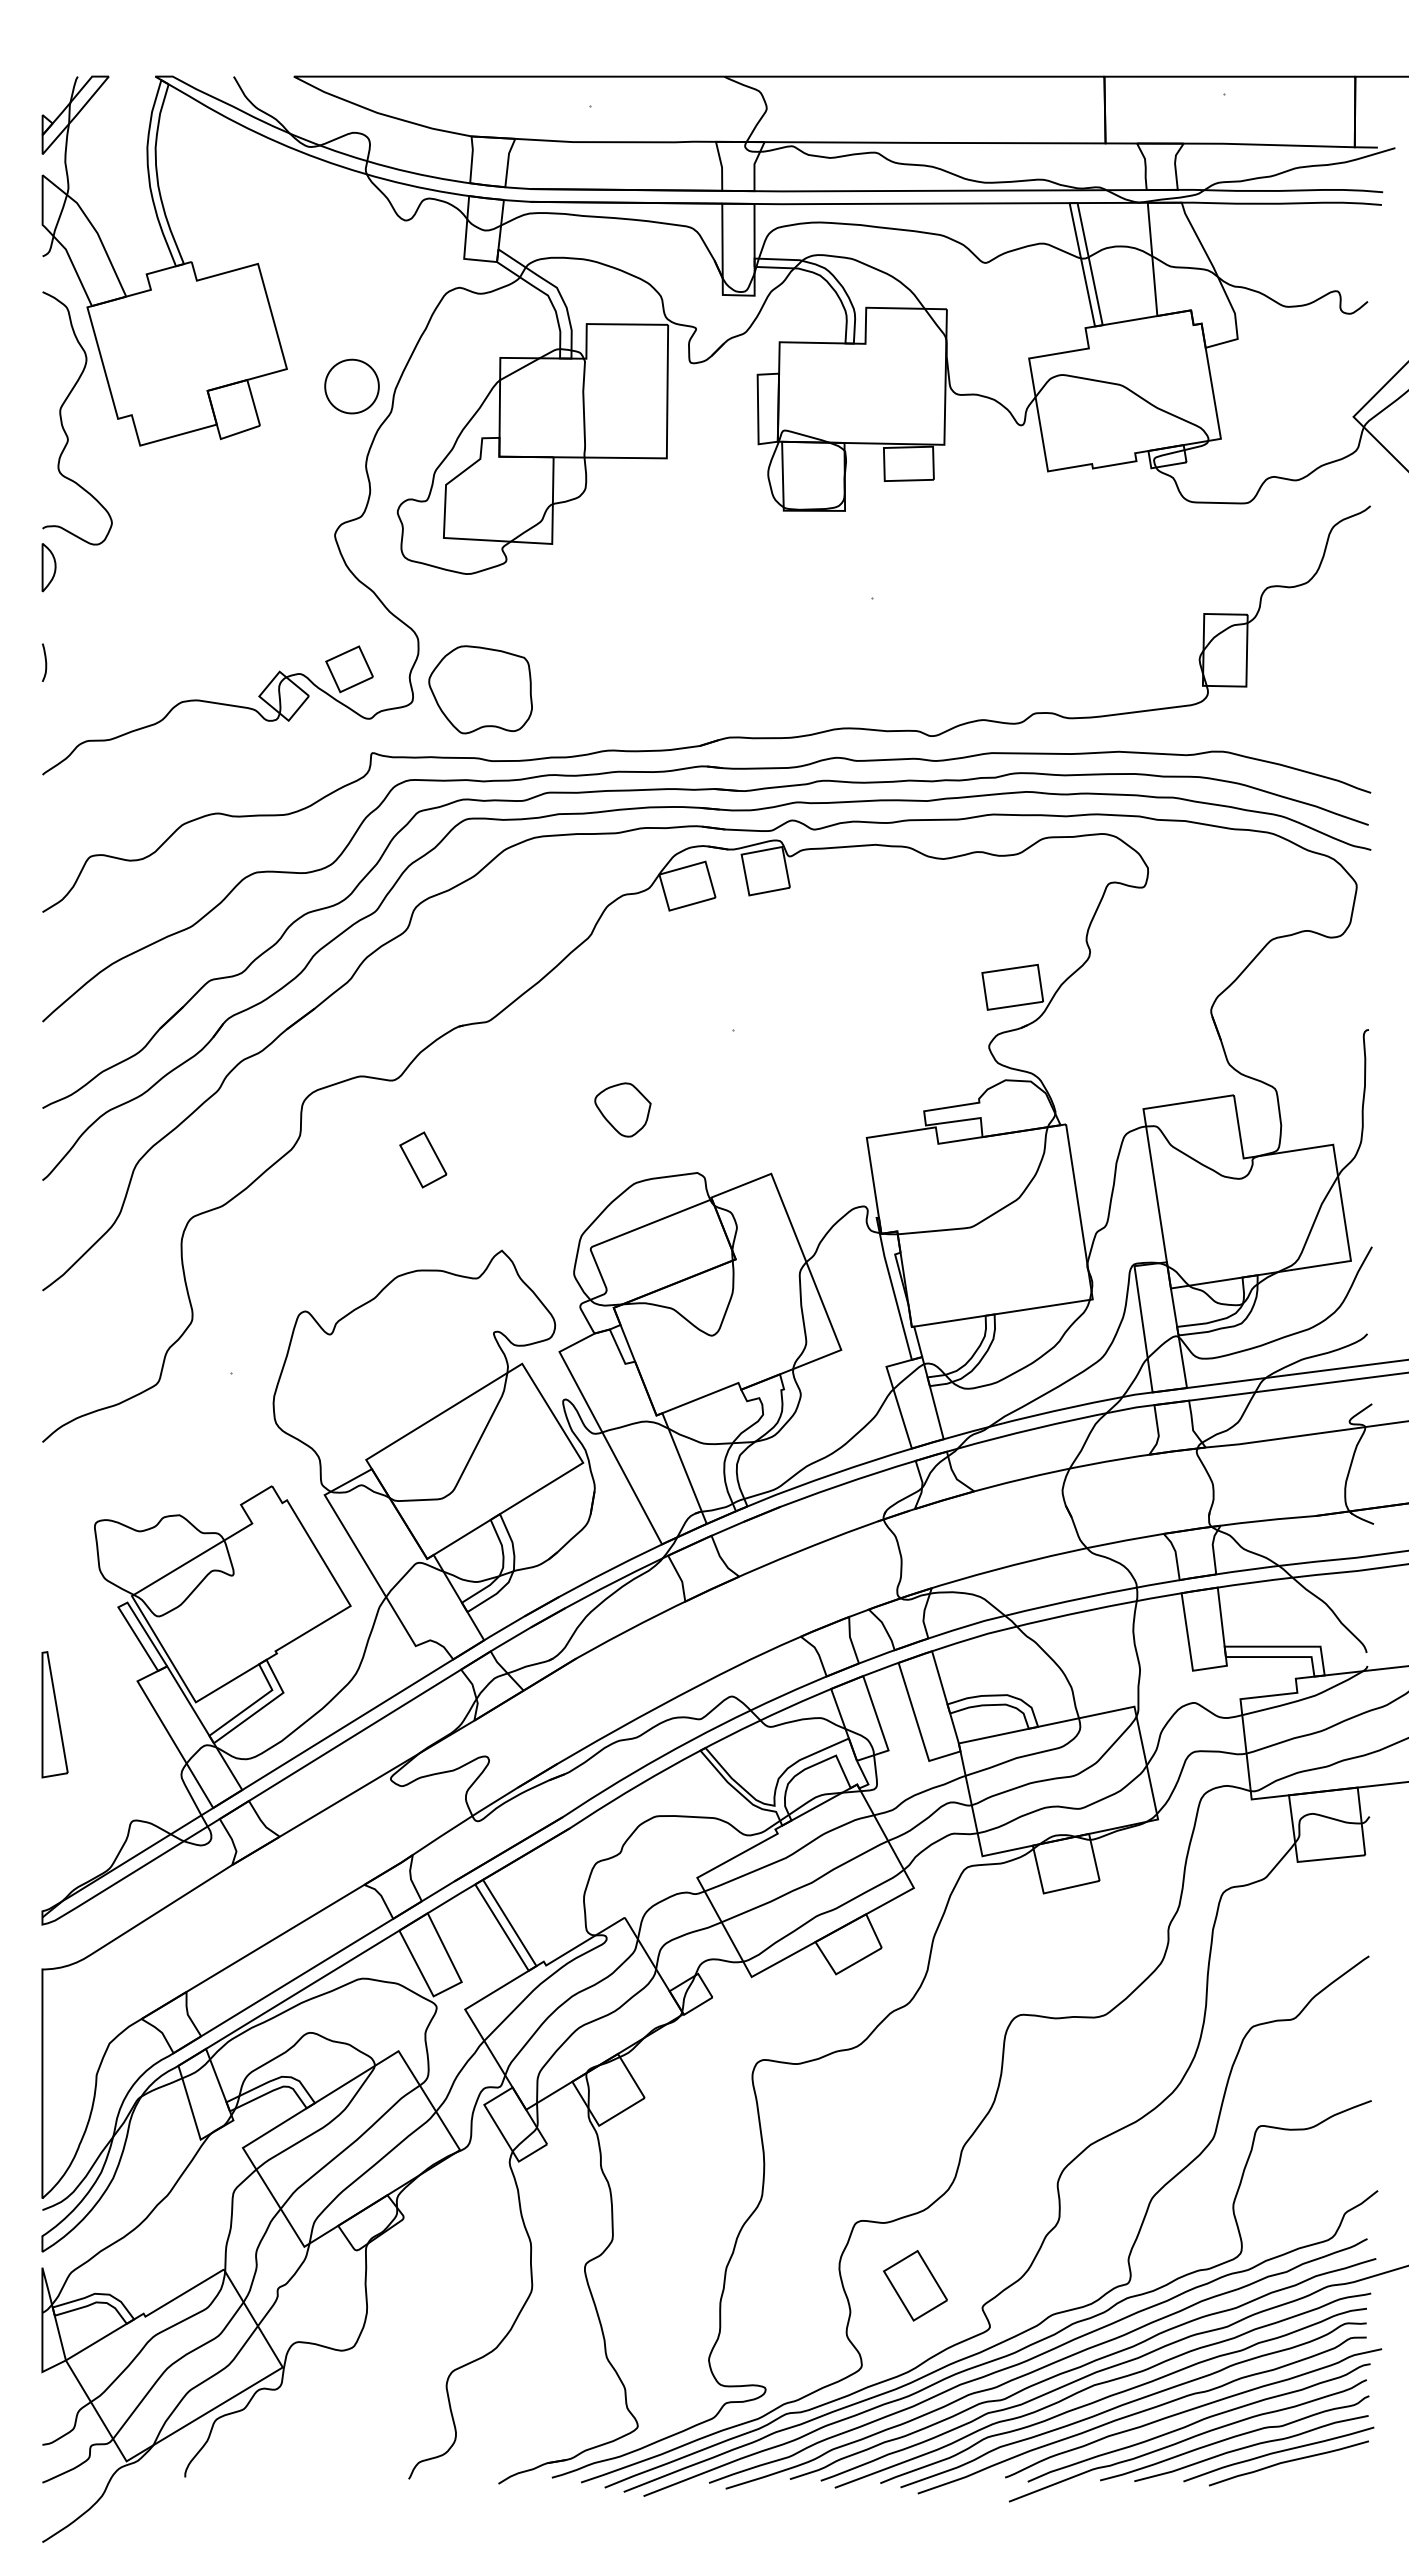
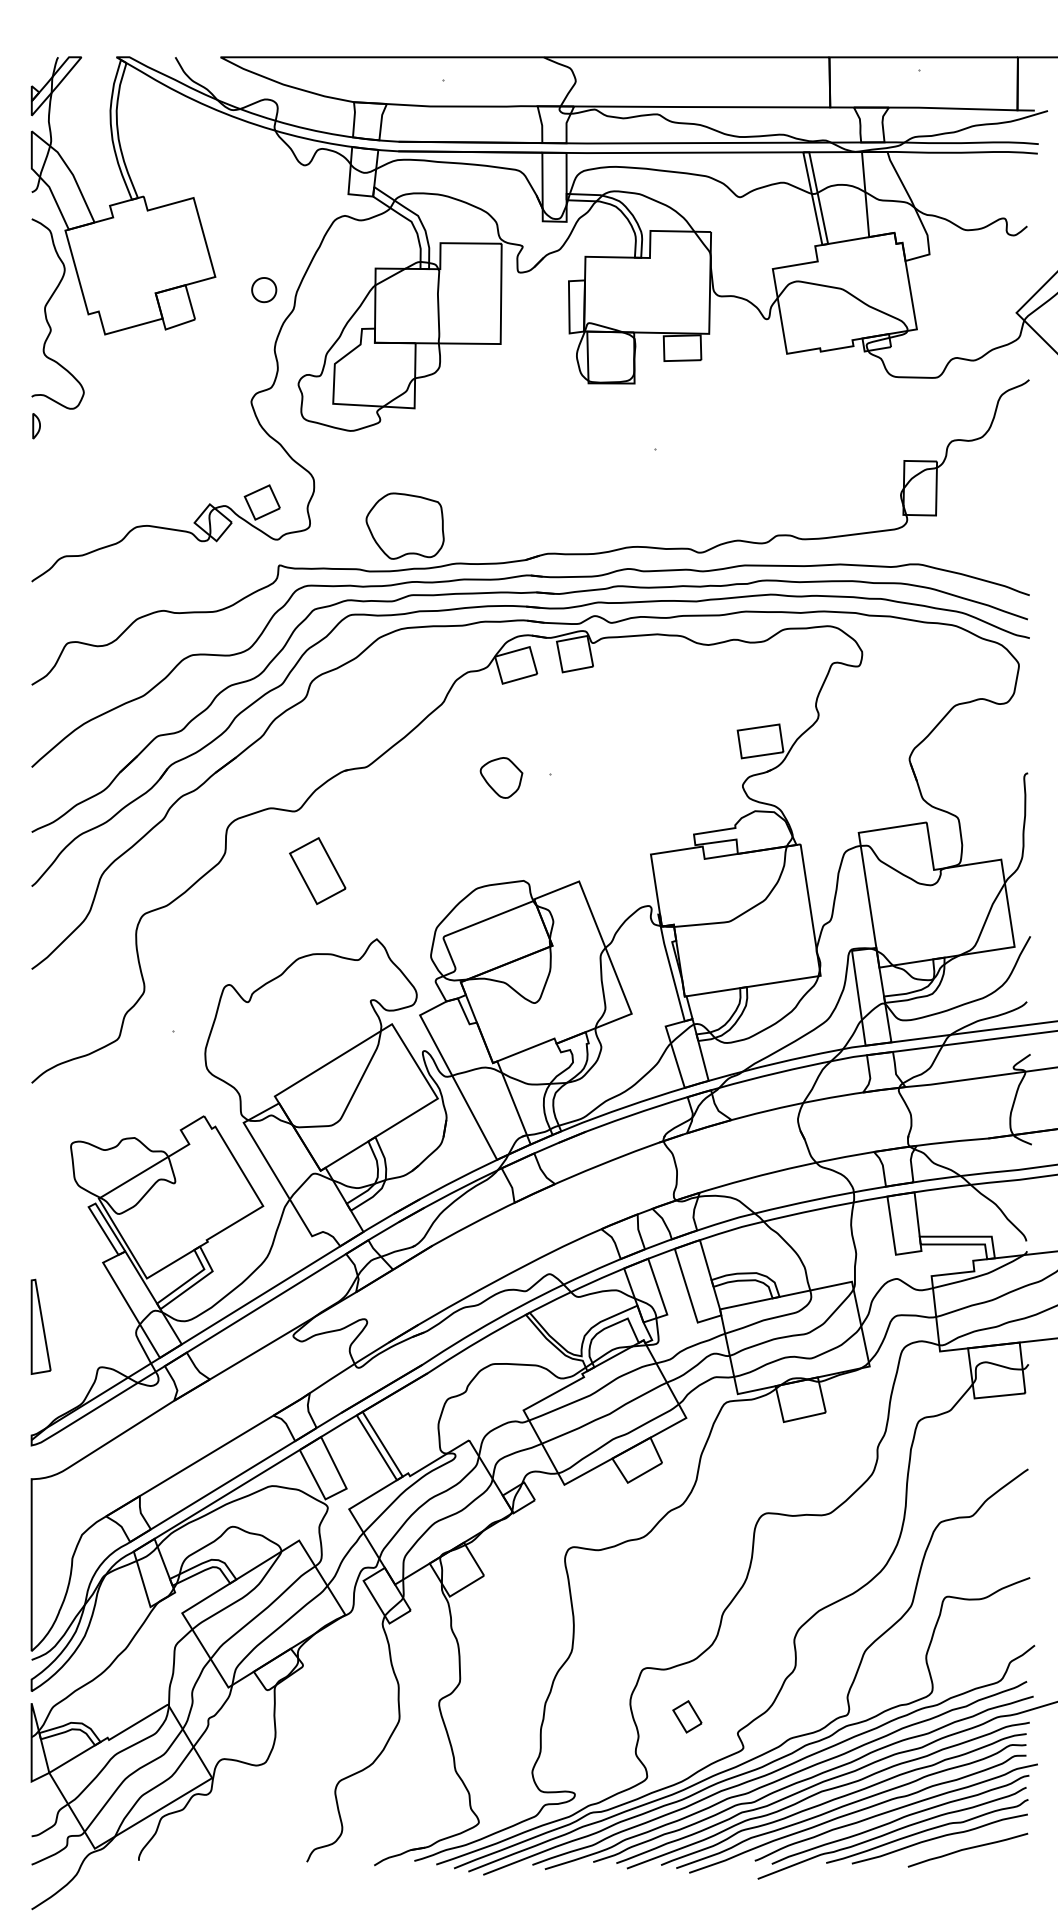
part: (351, 386) -> (263, 290), size x0.6
part: (48, 567) -> (36, 426), size x0.7
curve: (45, 662) -> (33, 497), removed
part: (480, 689) -> (405, 525), moved
part: (622, 1109) -> (501, 777), moved
part: (423, 1159) -> (317, 870), size x1.6
part: (54, 1714) -> (40, 1326), moved
part: (915, 2285) -> (687, 1716), size x0.6
curve: (1277, 2453) -> (959, 1842), removed

